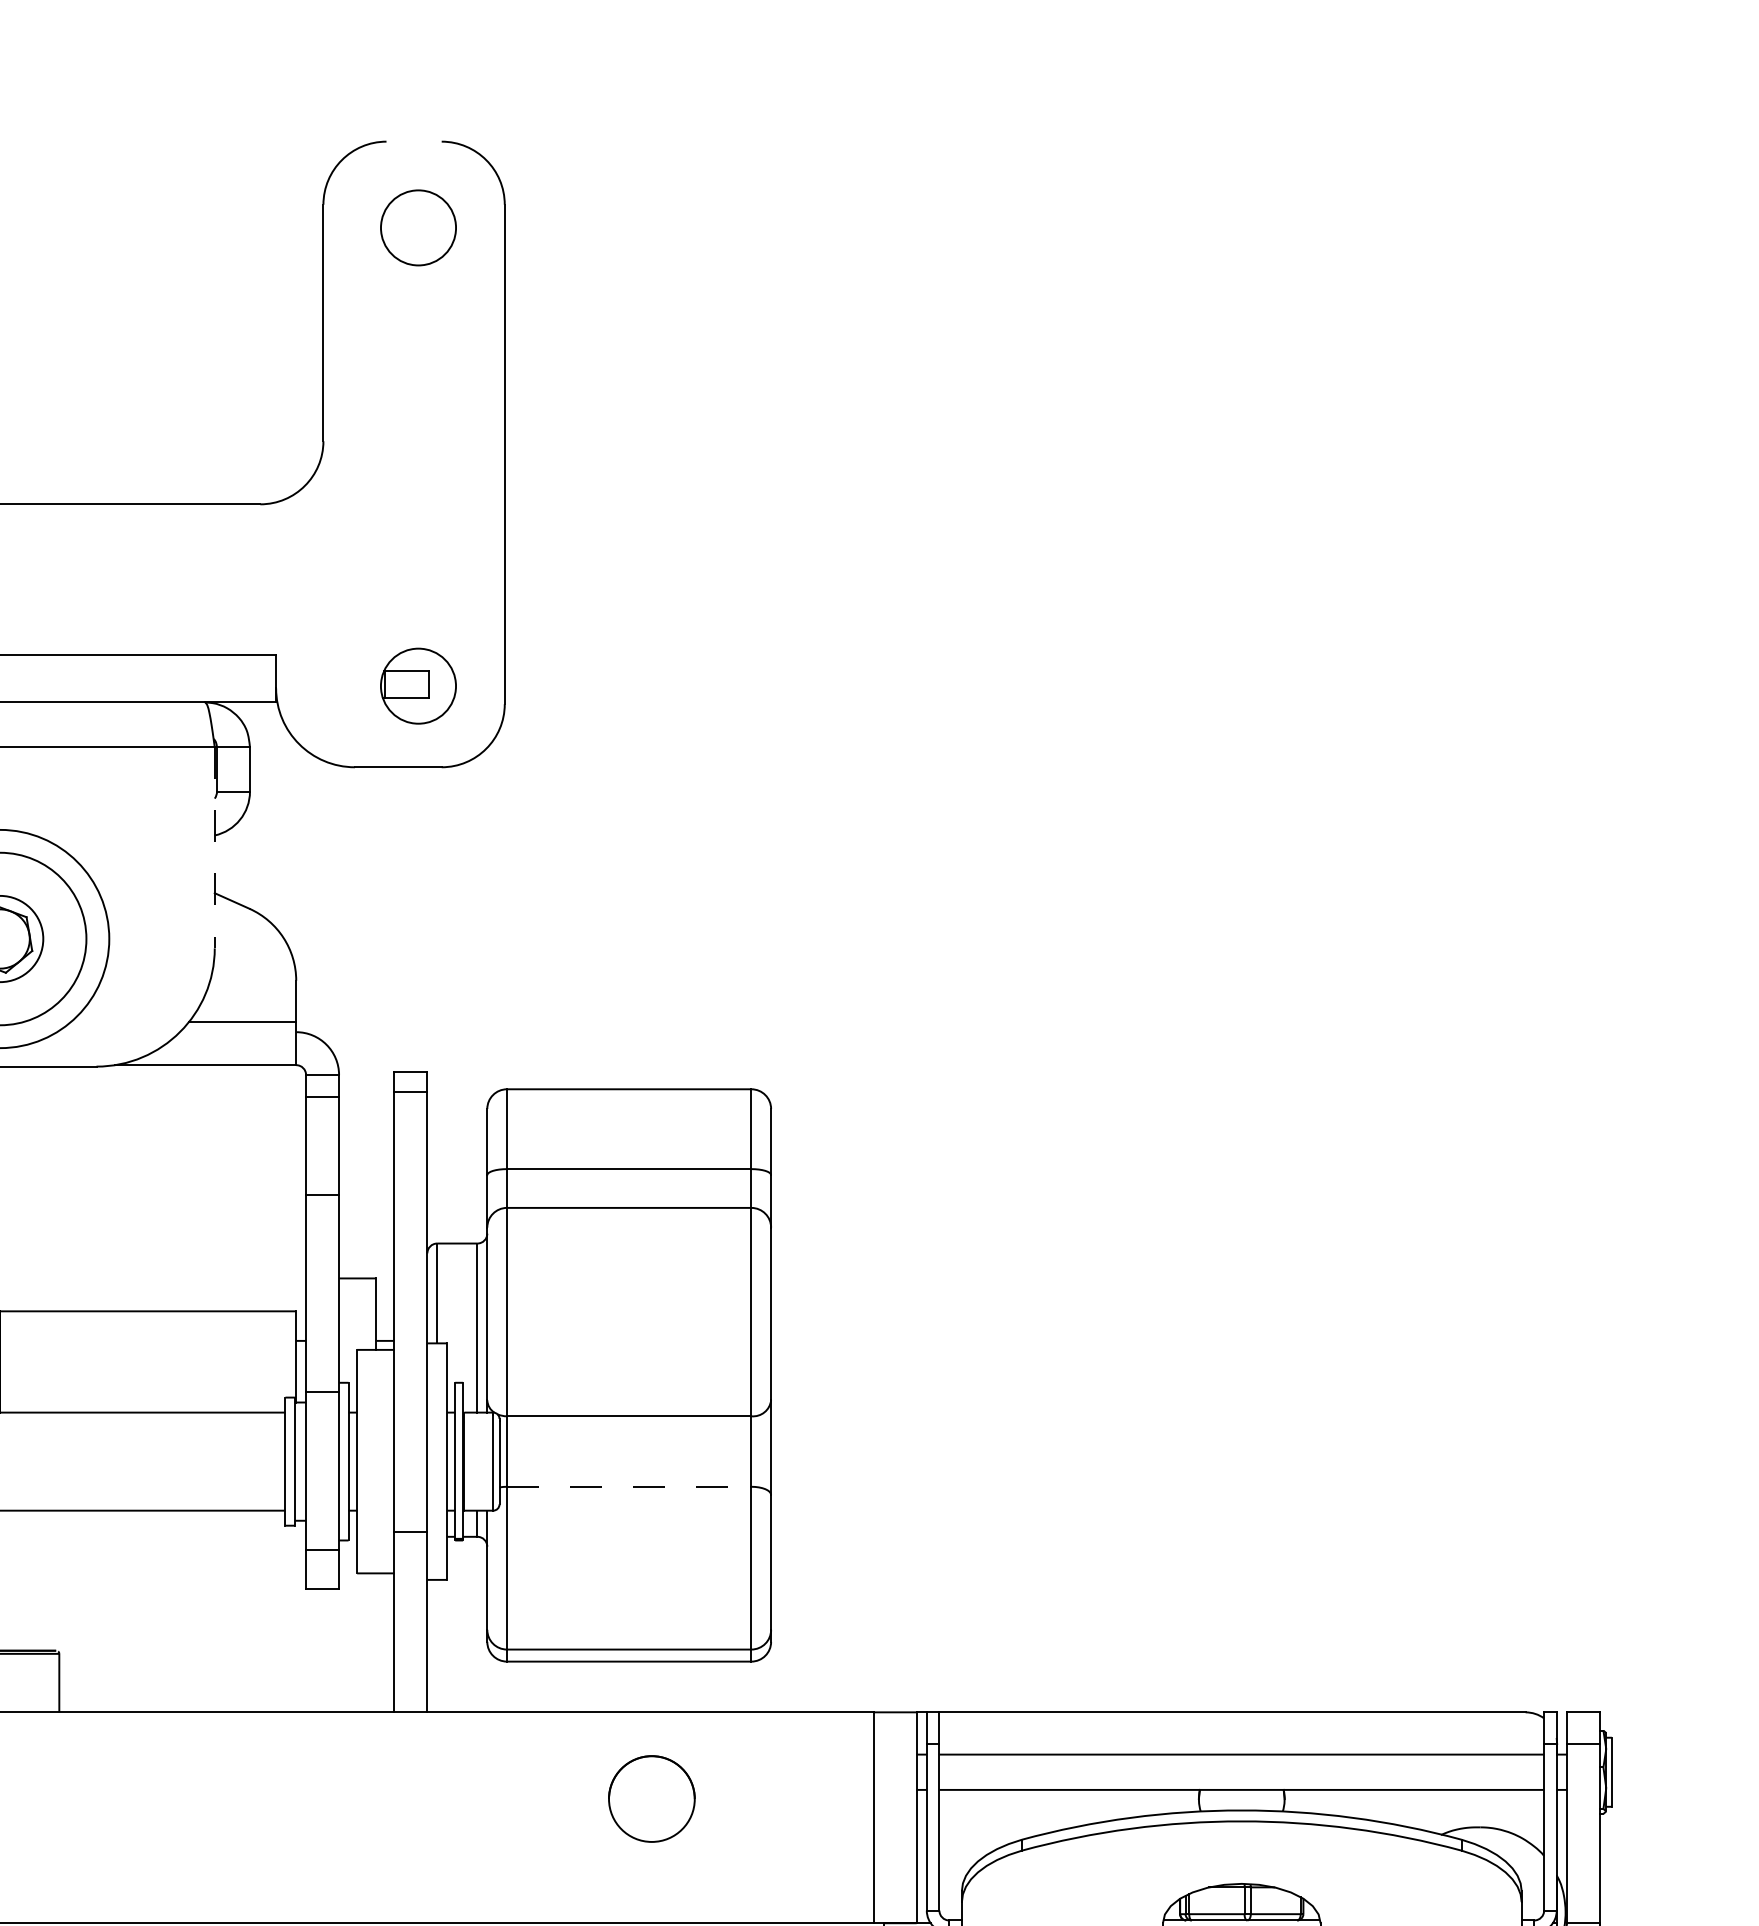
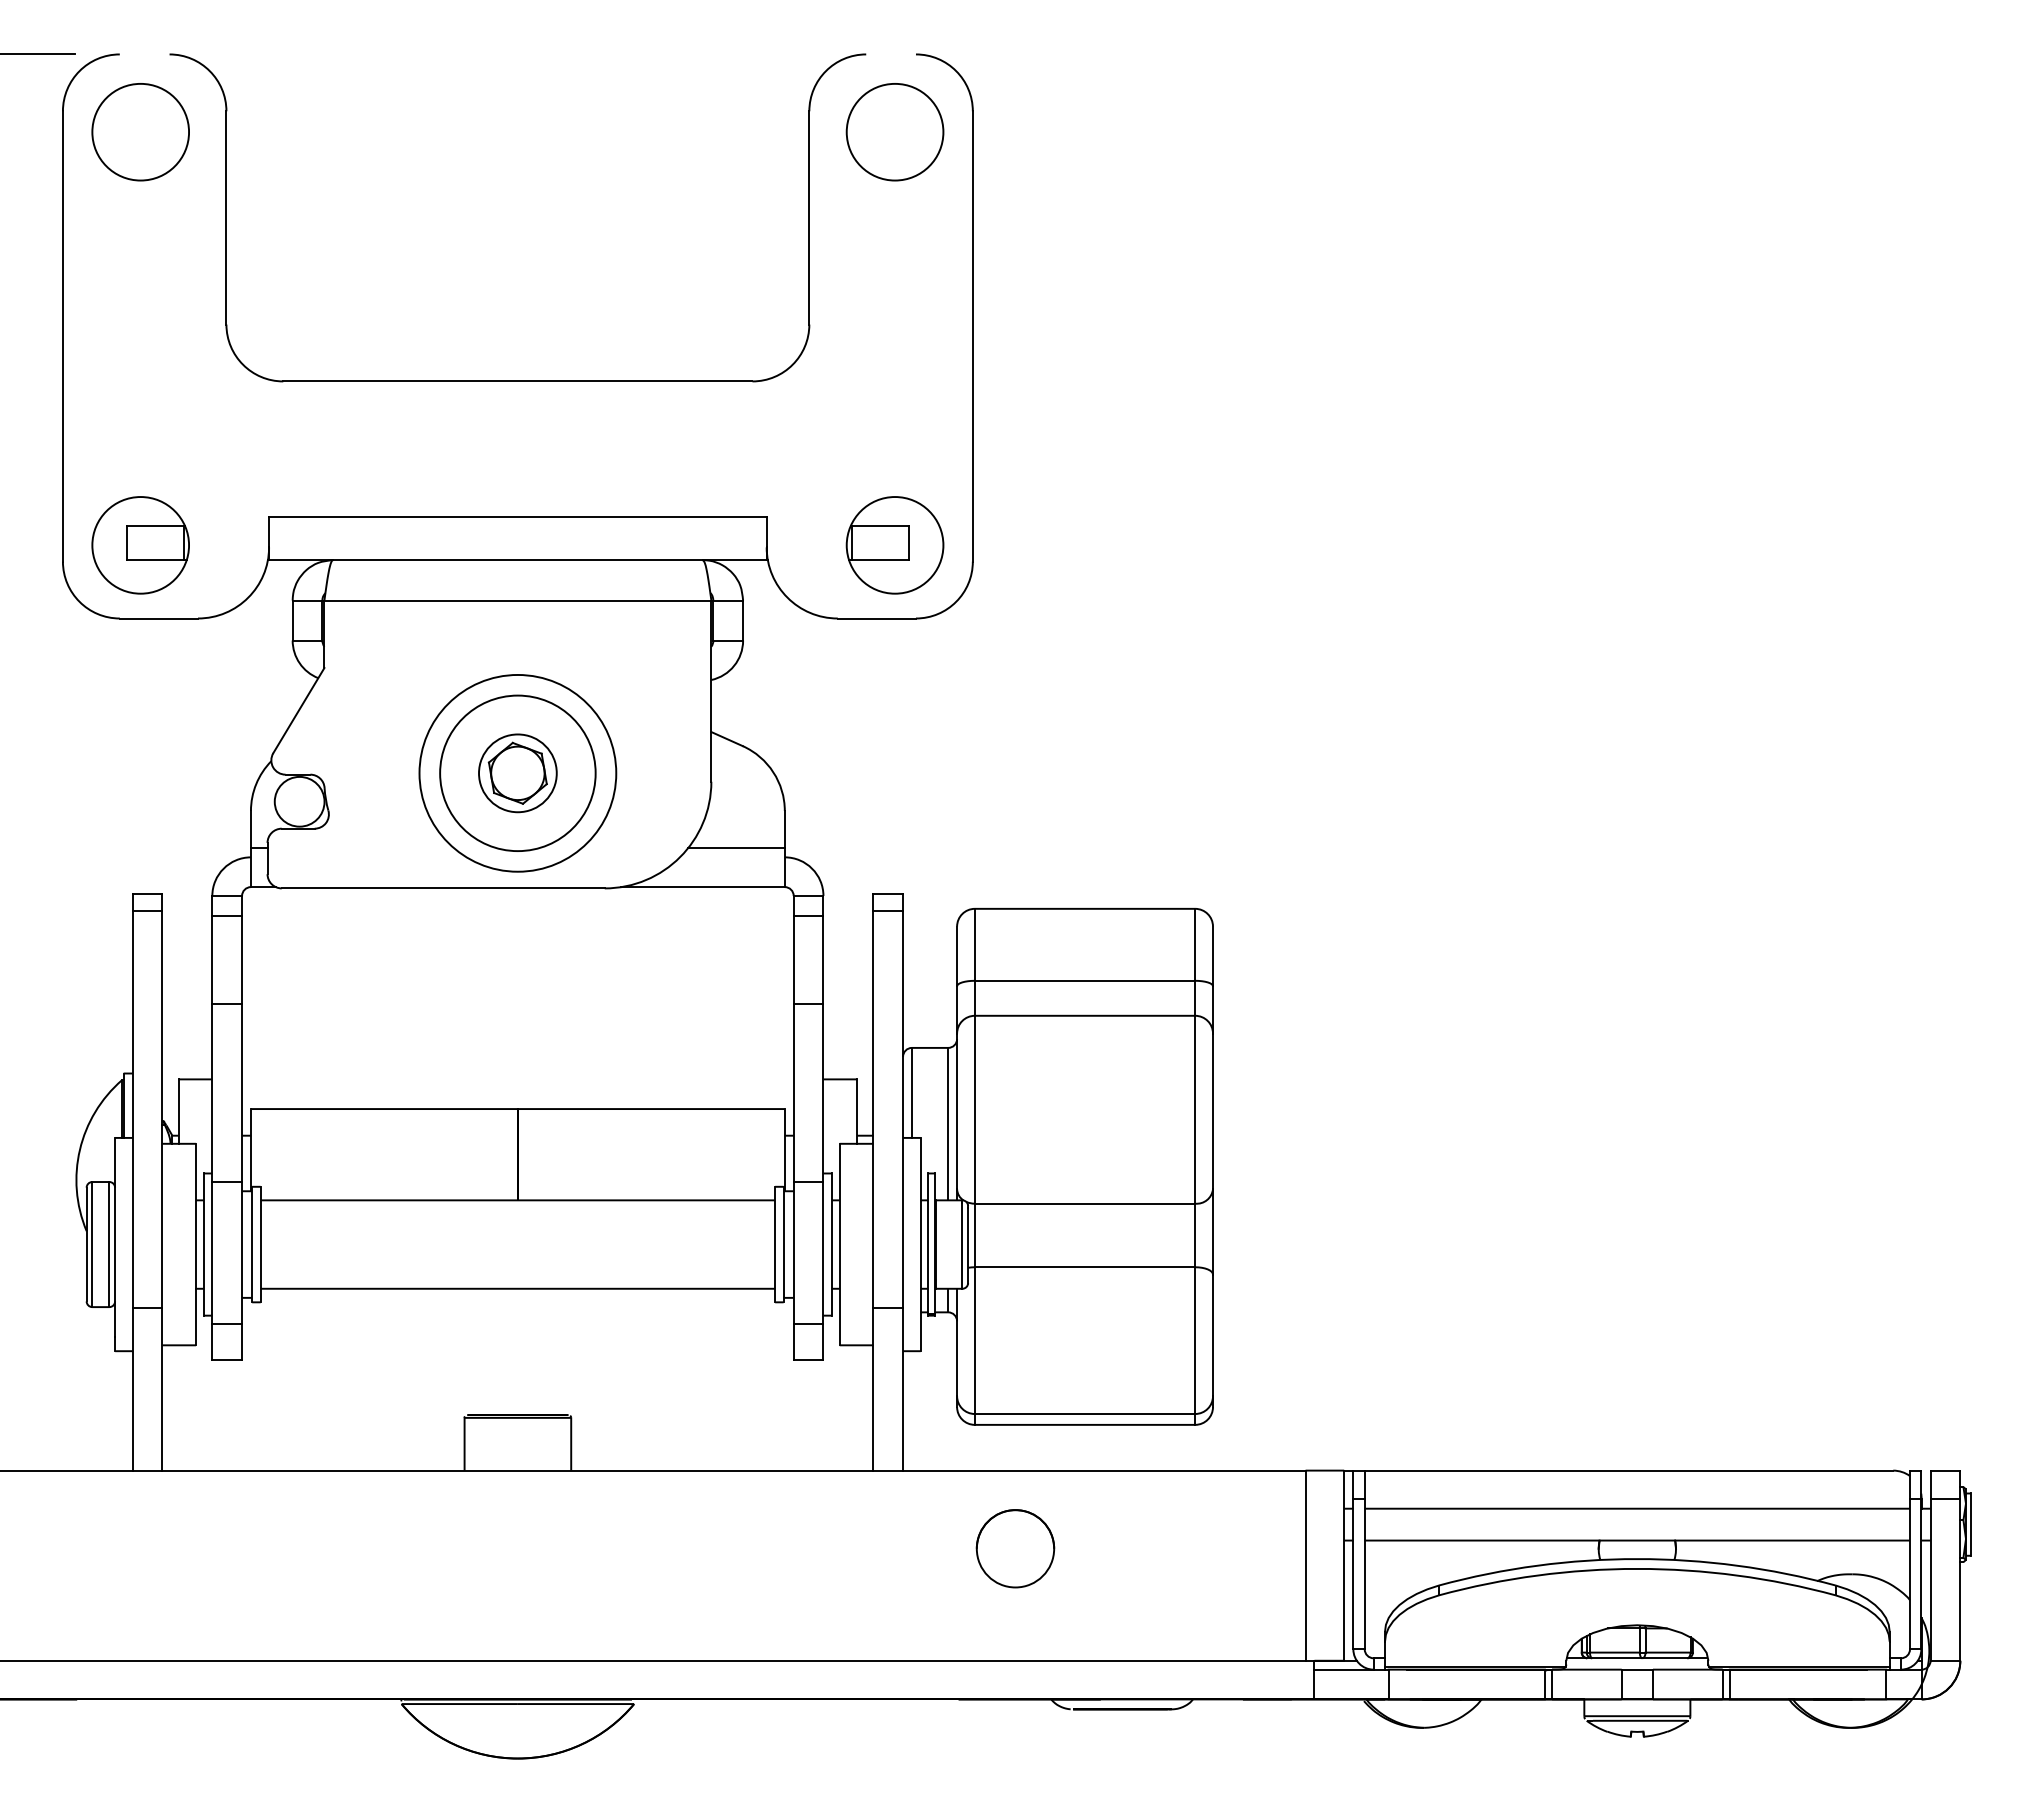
circle: (417, 227) -> (894, 131), size x1.43
part: (417, 686) -> (894, 545), size x1.43
line: (214, 848) -> (711, 691), dashed -> solid
line: (629, 1487) -> (1085, 1267), dashed -> solid
part: (651, 1798) -> (1015, 1548), moved

